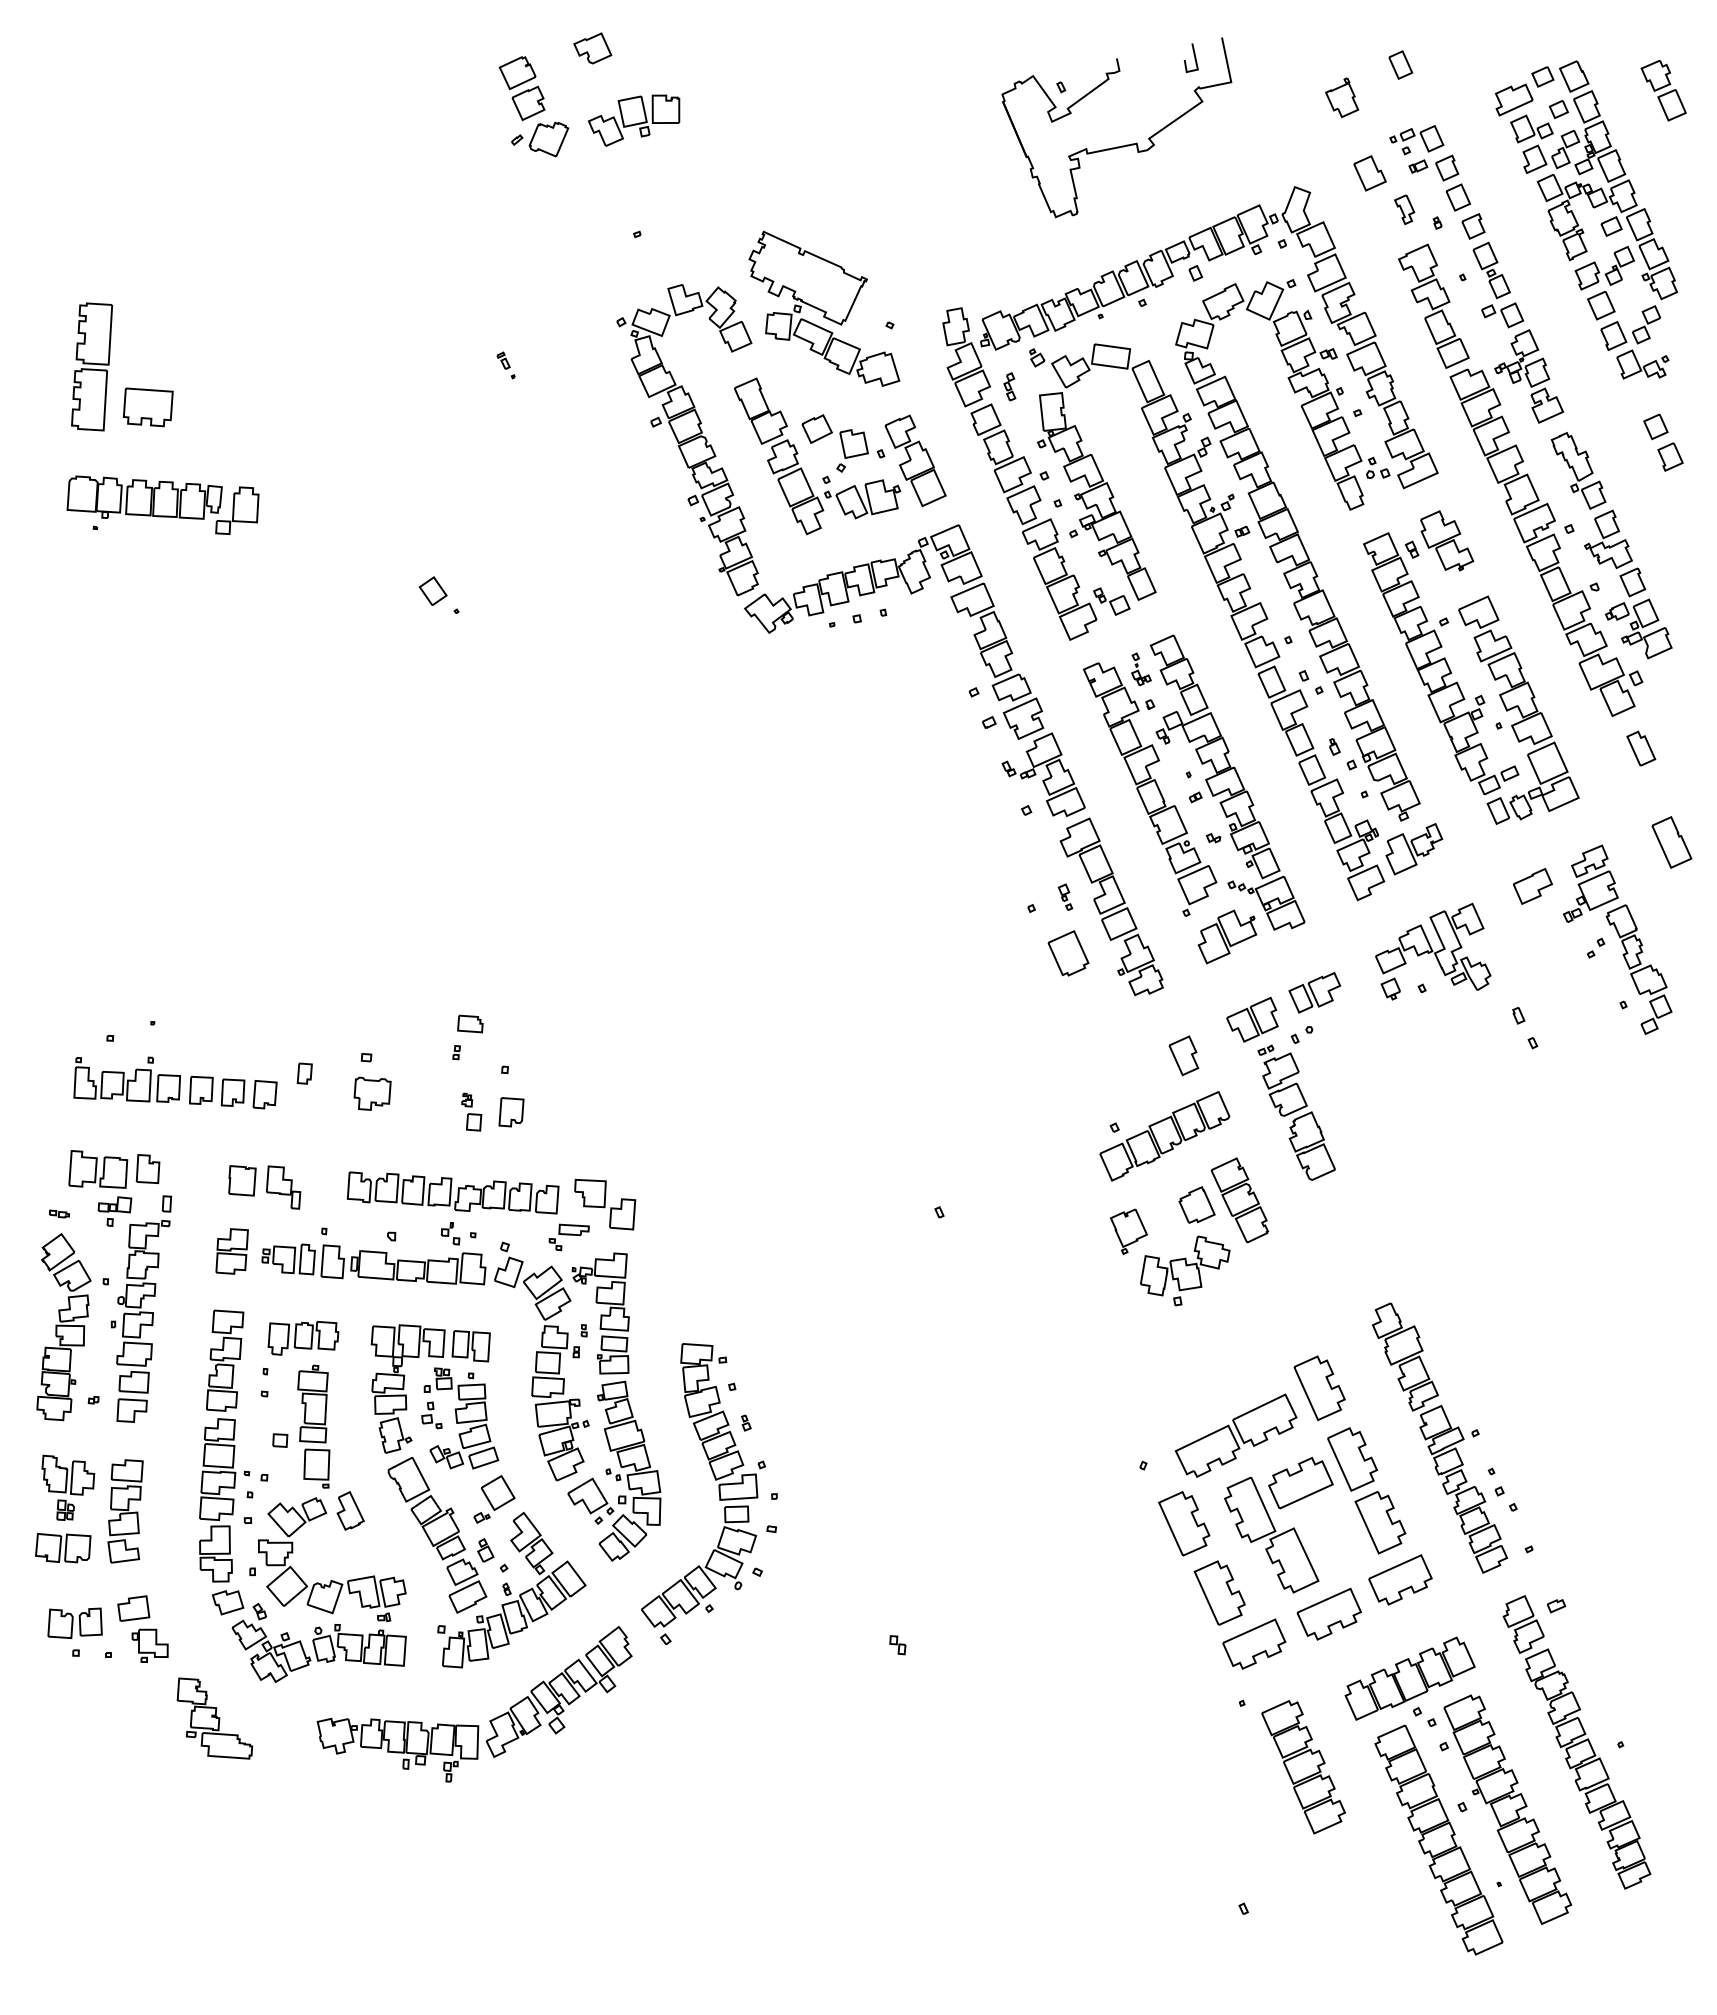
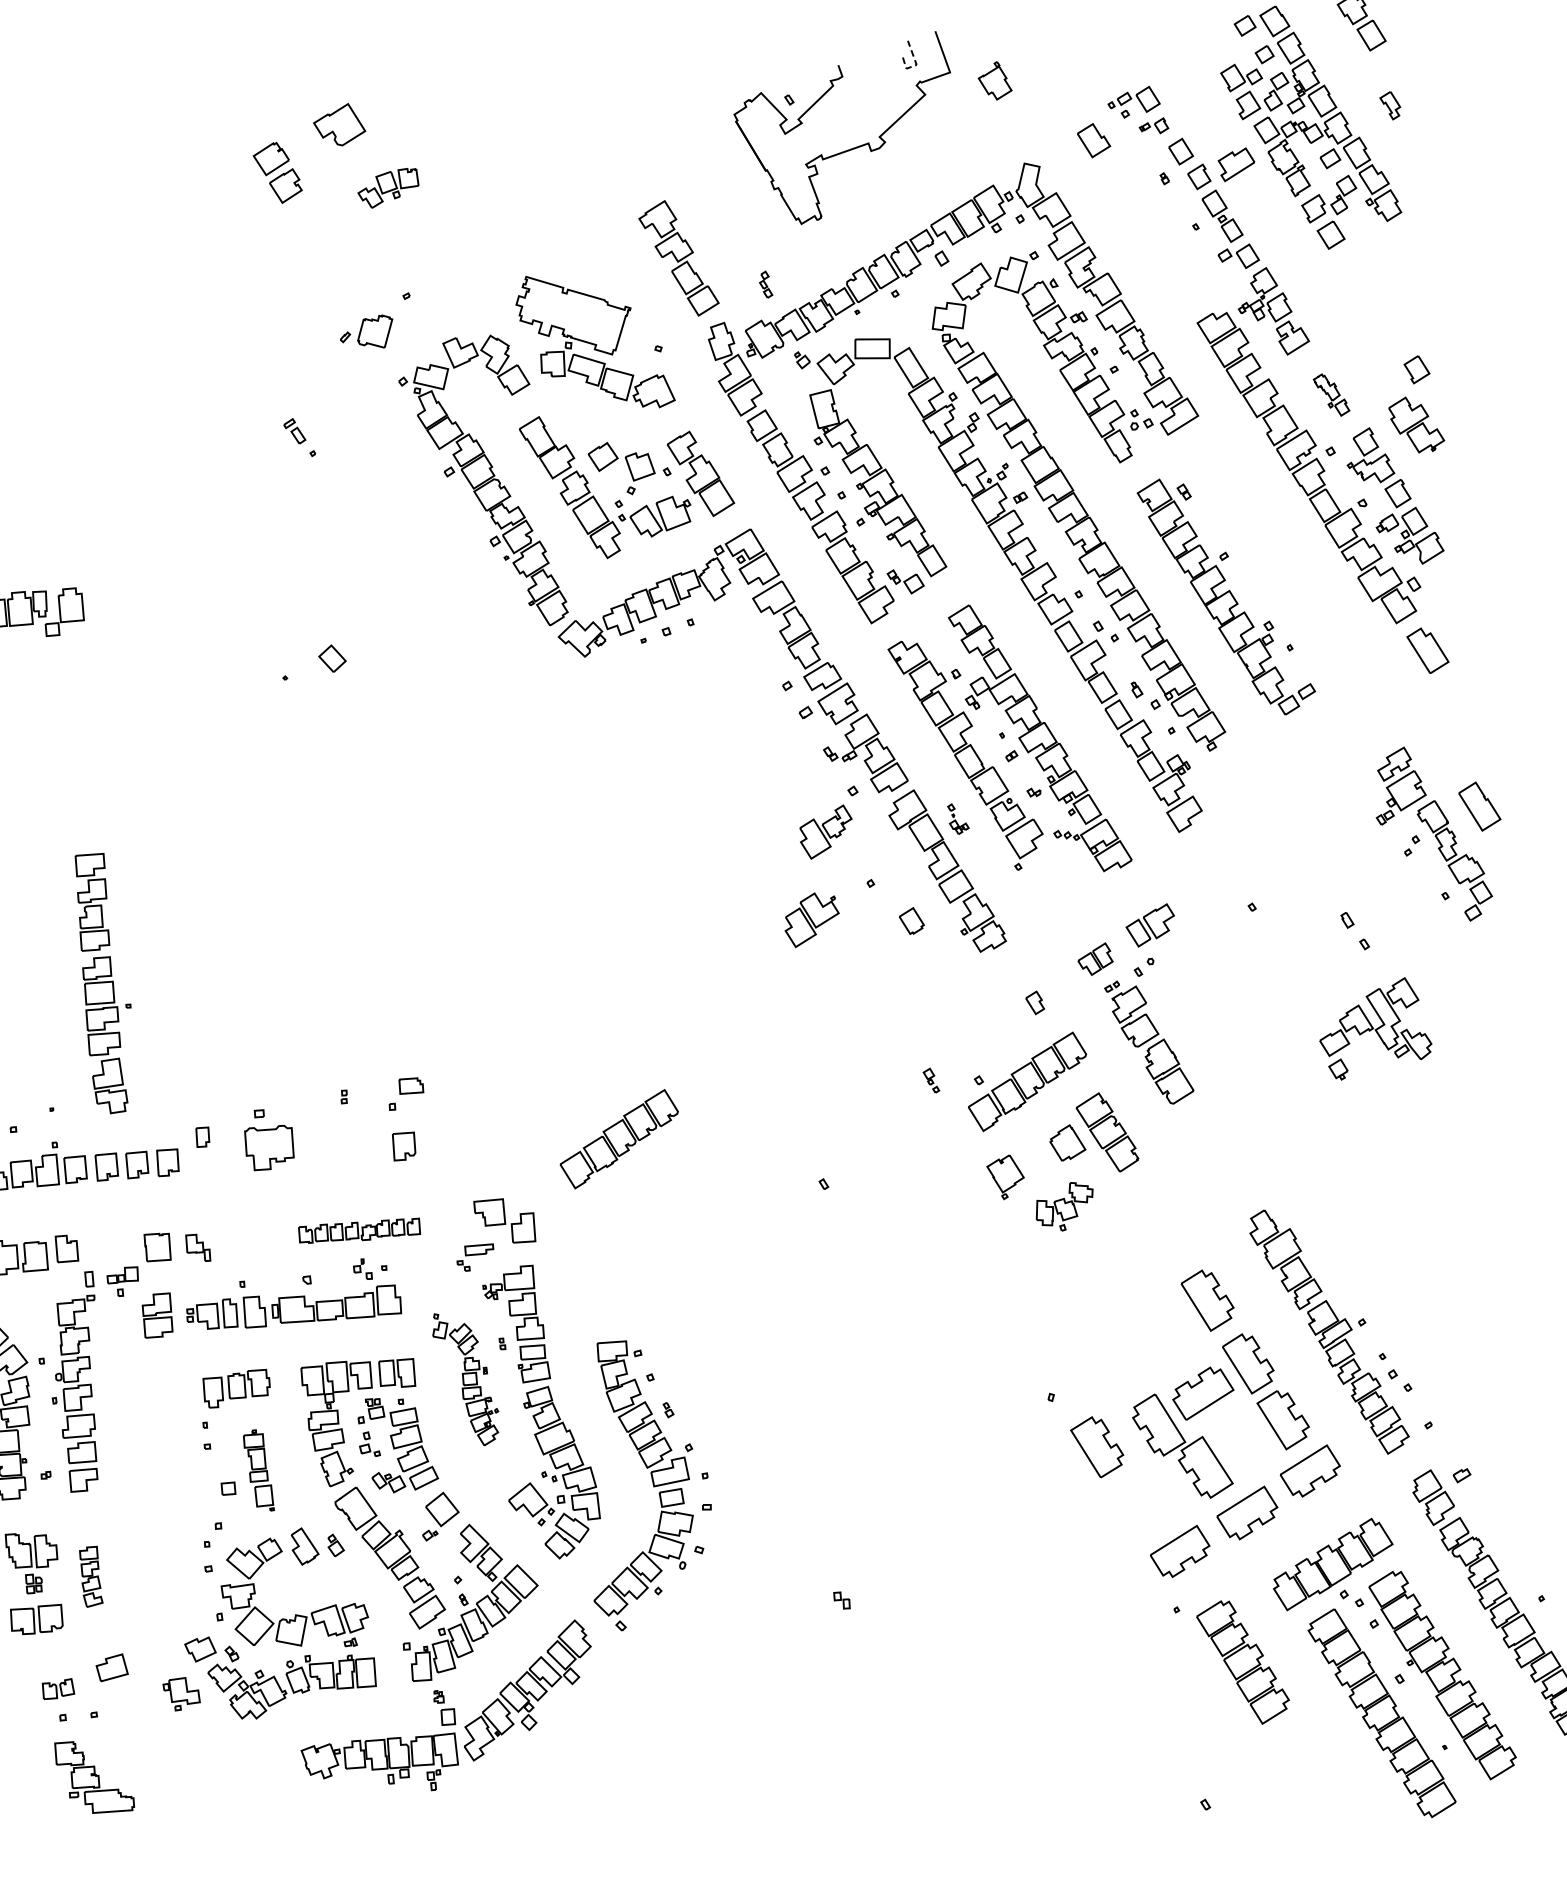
part: (592, 48) -> (339, 125), size x1.4
part: (1400, 64) -> (1108, 33), removed
line: (1197, 69) -> (916, 64), solid -> dashed
part: (1342, 97) -> (995, 80), moved
part: (1513, 99) -> (1236, 164), moved
part: (634, 120) -> (388, 188), size x0.7
part: (540, 139) -> (367, 333), moved
part: (1433, 167) -> (1153, 126), size x0.6
part: (1404, 209) -> (1390, 105), moved
part: (1433, 305) -> (678, 258), moved
part: (1634, 342) -> (1367, 265), removed
part: (505, 365) -> (298, 438), size x1.6
part: (1009, 386) -> (765, 284), moved
part: (1655, 426) -> (1398, 342), removed
part: (1578, 470) -> (1331, 394), size x0.6
part: (1447, 540) -> (1416, 424), moved
part: (432, 590) -> (331, 658), moved
part: (1141, 668) -> (958, 817), moved
part: (1518, 709) -> (1306, 629), removed
part: (1641, 748) -> (1428, 650), size x1.4
part: (1671, 842) -> (1479, 806), moved
part: (1414, 849) -> (826, 832), moved
part: (1532, 886) -> (1343, 795), removed
part: (1065, 896) -> (931, 1080), moved
part: (1227, 936) -> (811, 918), moved
part: (1433, 951) -> (1374, 1028), moved
part: (1068, 953) -> (911, 921), size x0.6
part: (1252, 1019) -> (1095, 959), size x0.7
part: (470, 1023) -> (411, 1085), moved
part: (1183, 1055) -> (1034, 1002), size x0.6
part: (372, 1093) -> (269, 1146), size x1.4
part: (471, 1111) -> (444, 1707), moved
part: (734, 1136) -> (619, 1139), added
part: (283, 1187) -> (197, 1248), size x0.7
part: (452, 1192) -> (358, 1230), size x0.6
part: (114, 1211) -> (123, 1281), moved
part: (1185, 1270) -> (1065, 1206), size x0.7
part: (541, 1361) -> (465, 1378), size x0.6
part: (313, 1426) -> (258, 1470), size x0.7
part: (1235, 1435) -> (1134, 1356), removed
part: (224, 1445) -> (103, 982), moved
part: (125, 1511) -> (91, 1576), size x0.6
part: (485, 1550) -> (335, 1545), moved
part: (1219, 1592) -> (1140, 1507), removed
part: (74, 1622) -> (57, 1688), size x0.6
part: (149, 1645) -> (181, 1693), moved
part: (214, 1718) -> (94, 1776), moved

